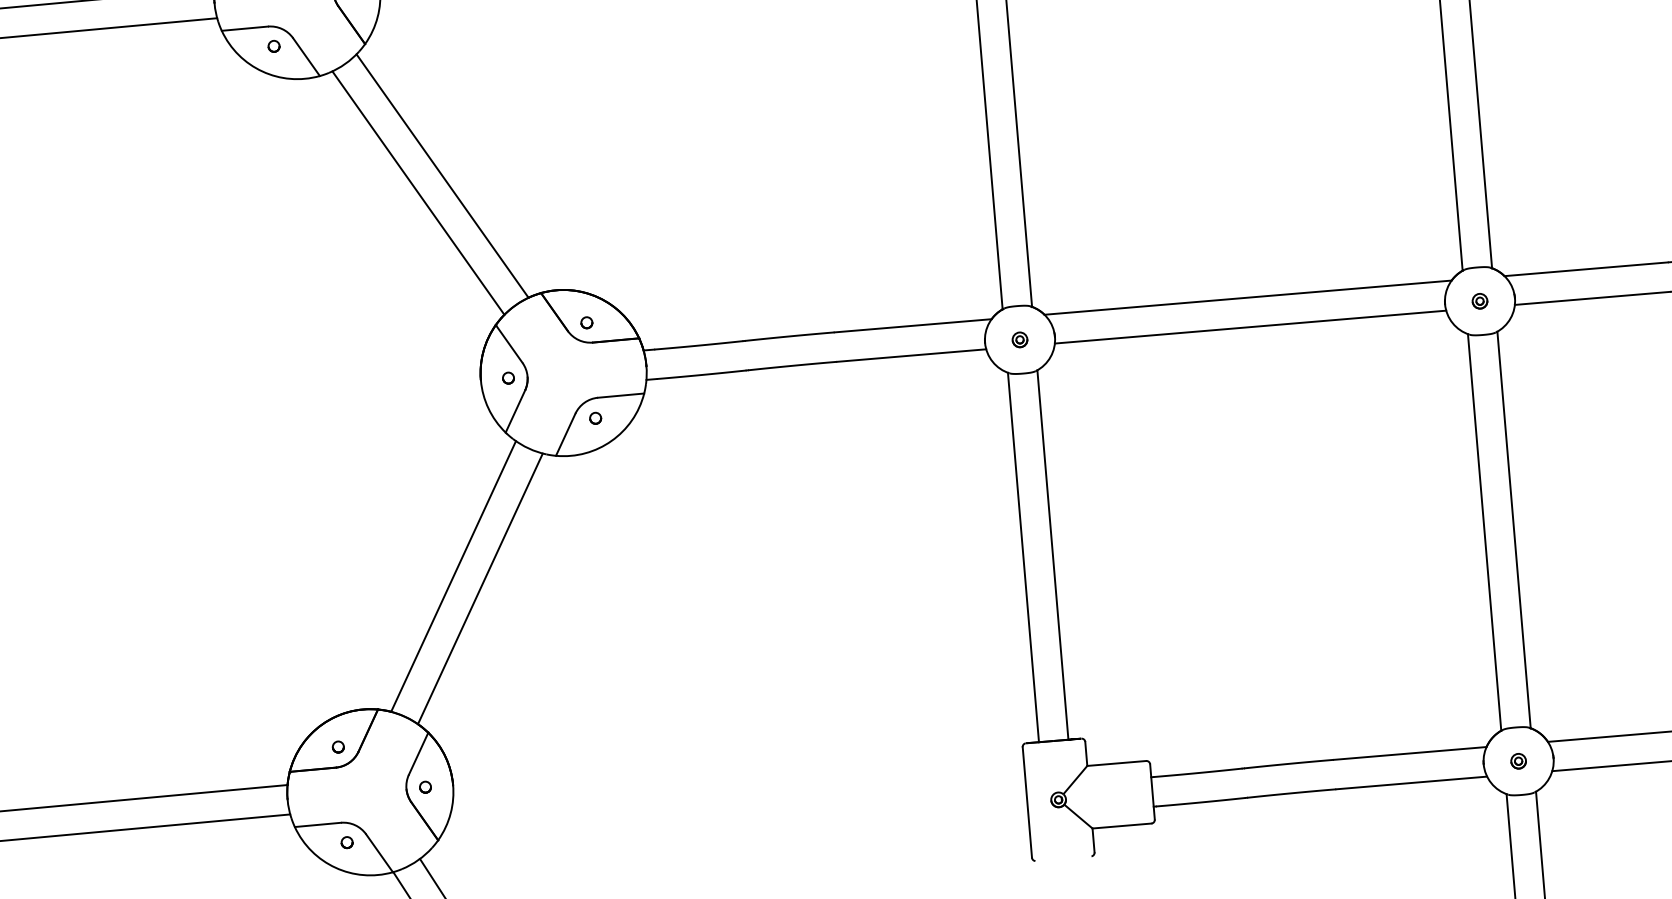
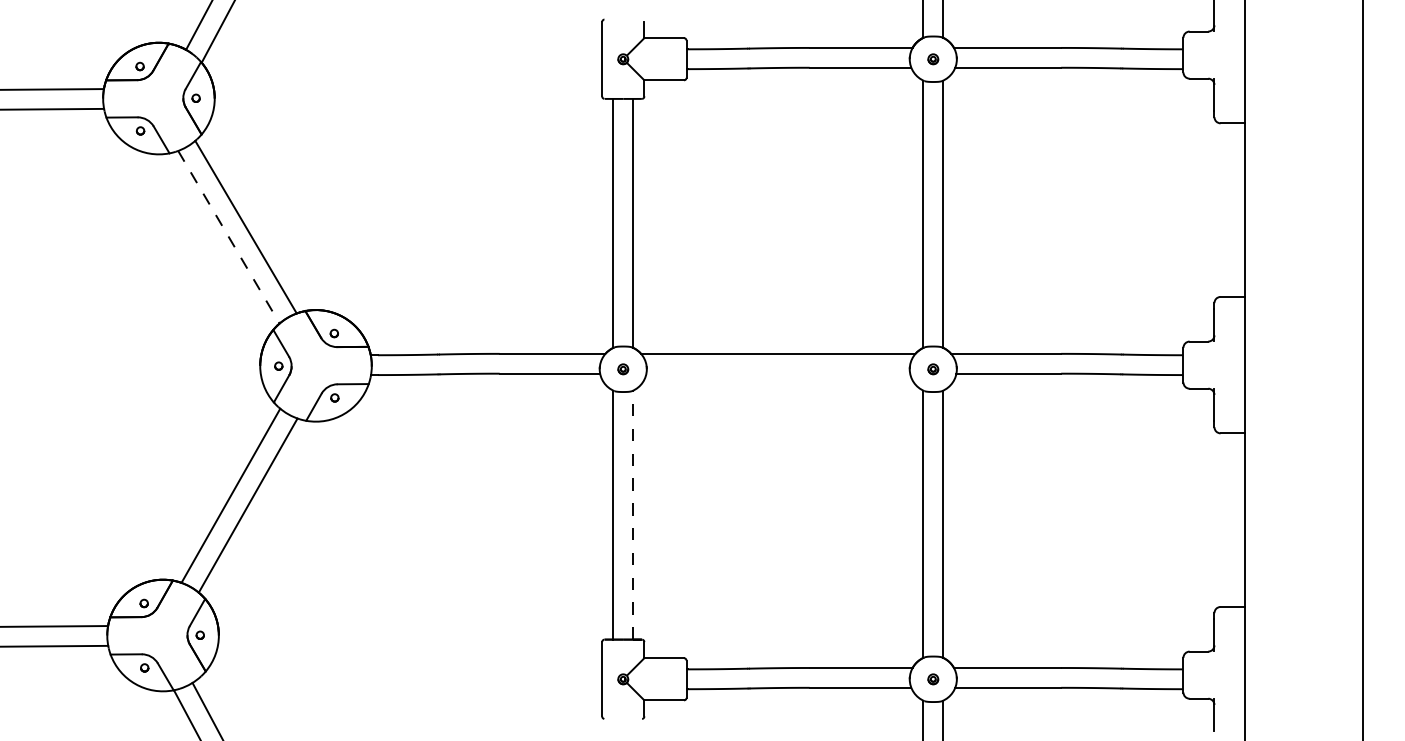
line: (419, 193) -> (229, 237), solid -> dashed
line: (1250, 326) -> (778, 373), removed
line: (1053, 554) -> (633, 514), solid -> dashed

